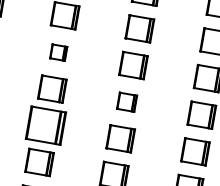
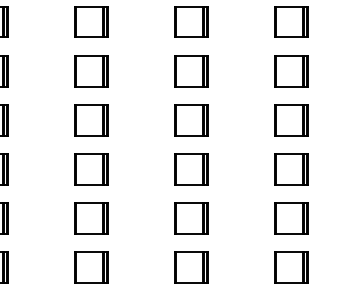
part: (58, 52) -> (91, 71), size x1.67
part: (127, 102) -> (191, 120), size x1.43
part: (45, 126) -> (91, 169), size x0.71

